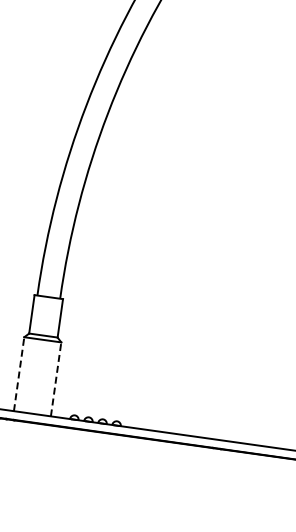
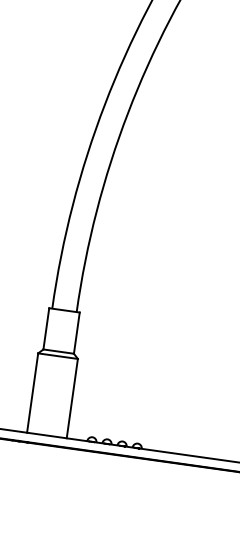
line: (19, 373) -> (33, 392), dashed -> solid
line: (56, 378) -> (72, 397), dashed -> solid

